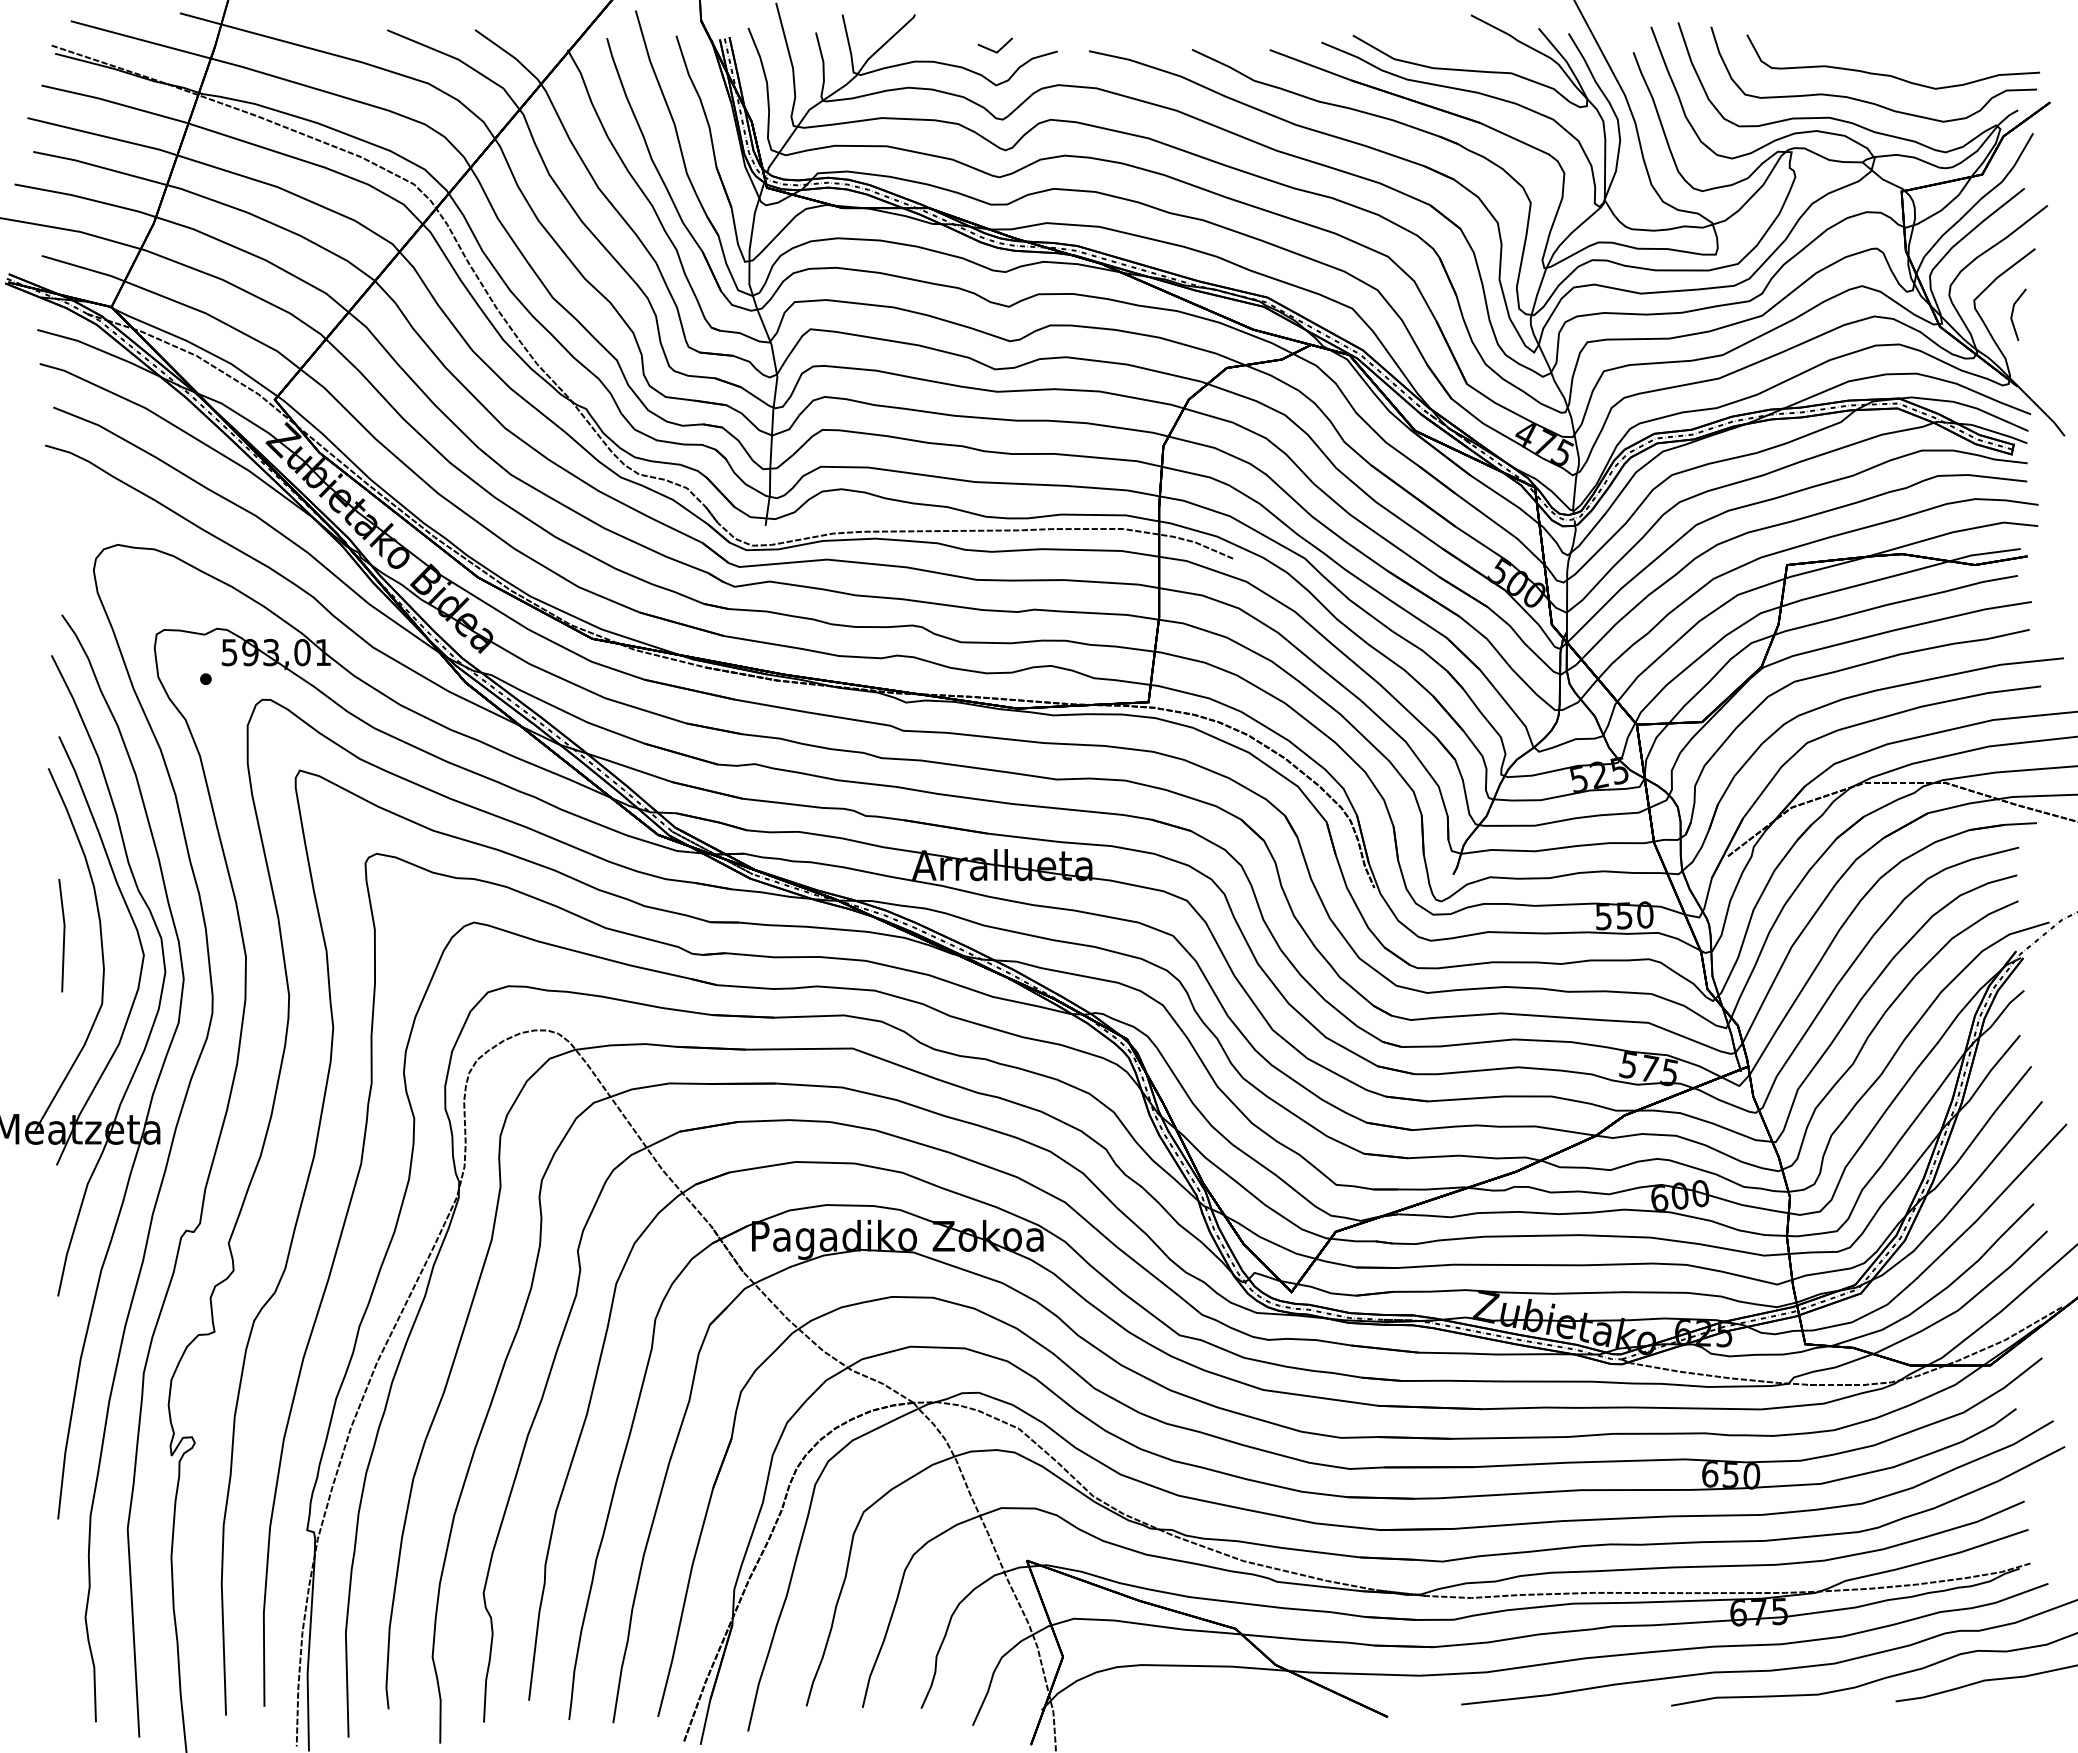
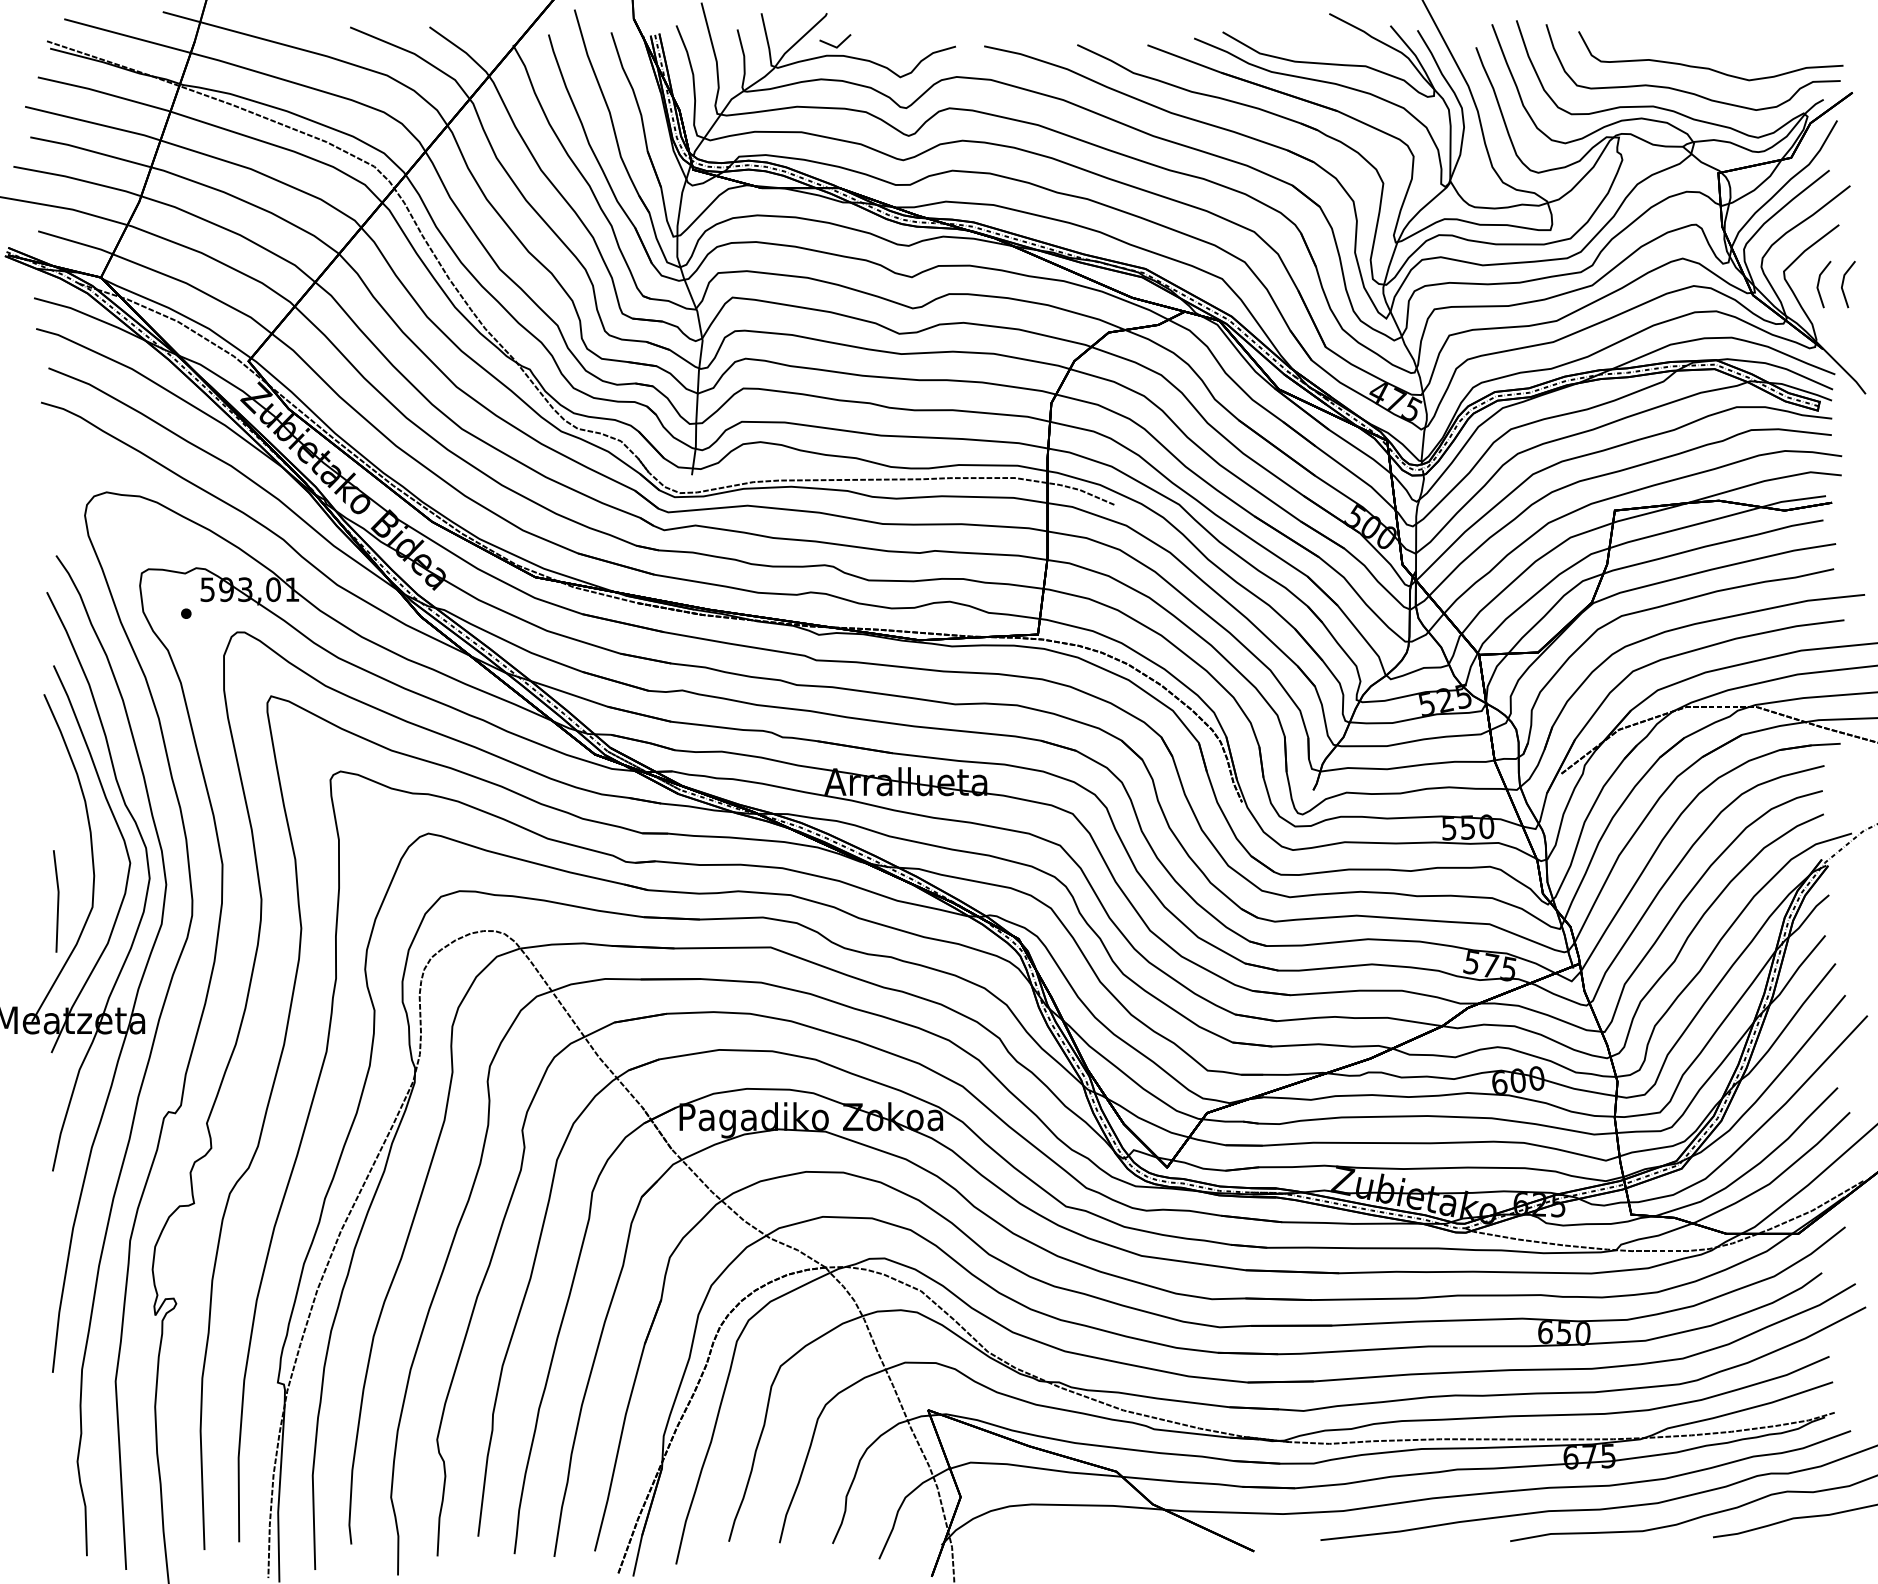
line: (992, 49) -> (832, 44), moved
line: (2040, 313) -> (1843, 283), added
line: (63, 935) -> (57, 901), moved

